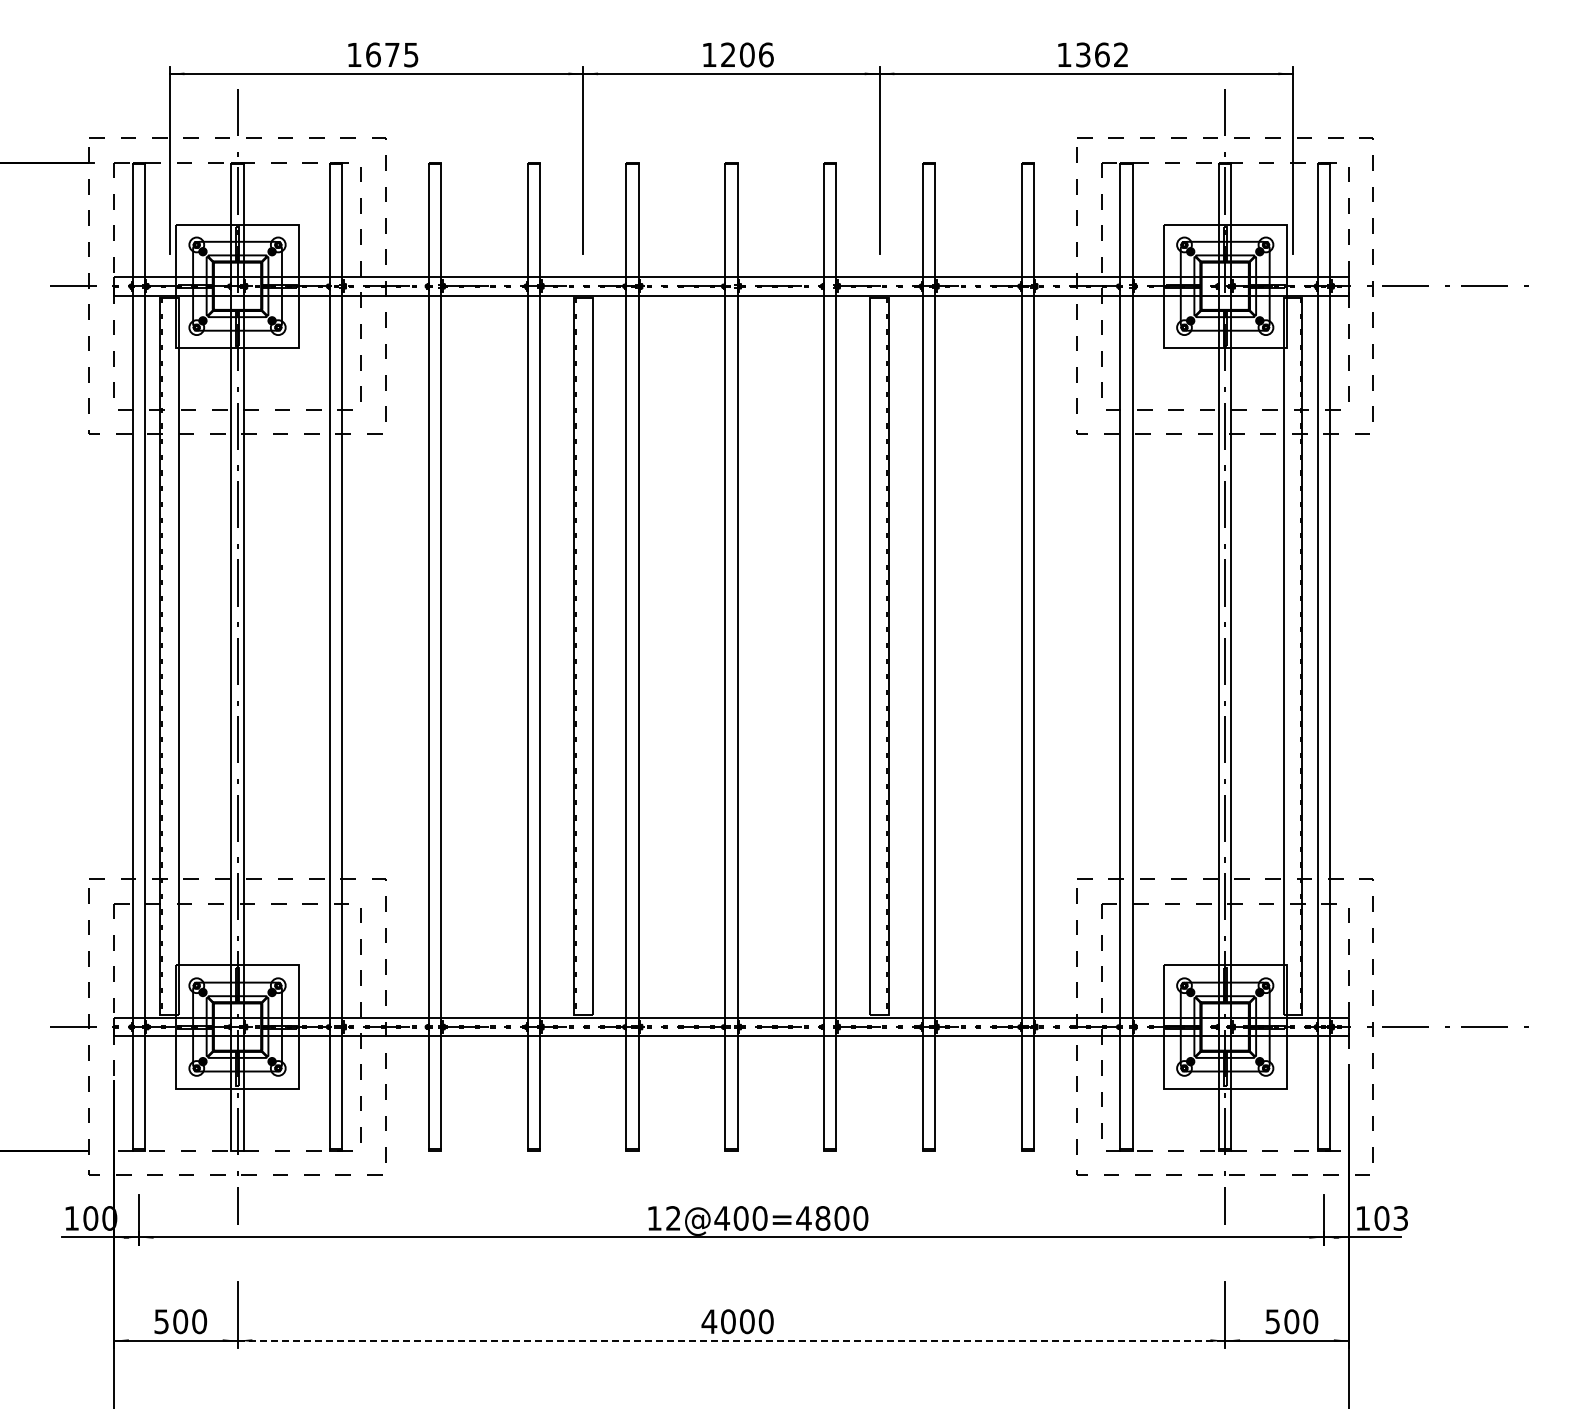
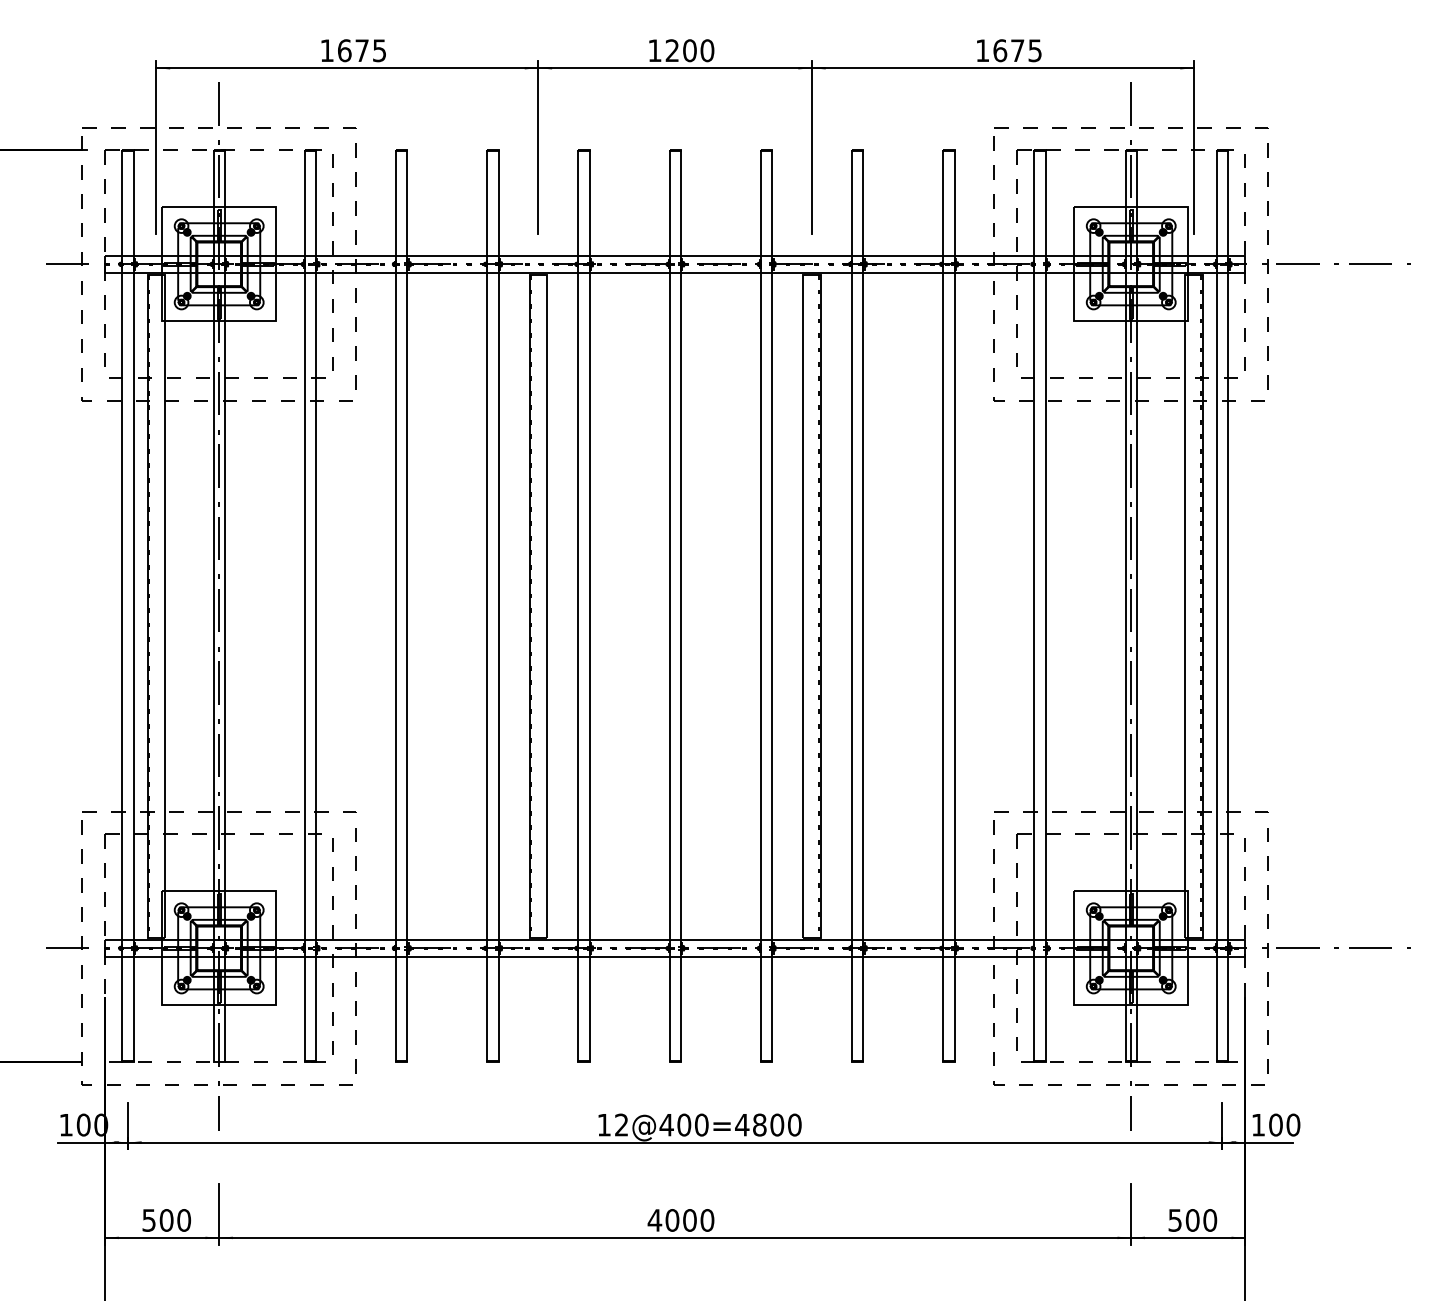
text: (765, 54) -> (706, 50), 1206 -> 1200
text: (1102, 54) -> (1017, 50), 1362 -> 1675
text: (1400, 1218) -> (1293, 1125), 103 -> 100
line: (731, 1340) -> (675, 1237), dashed -> solid

